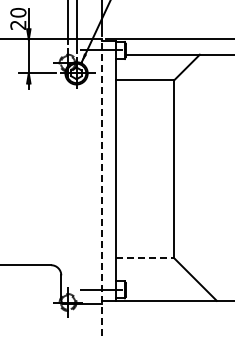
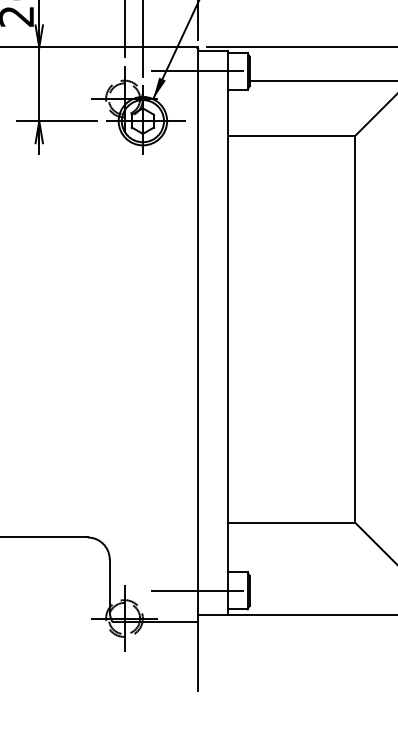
line: (102, 187) -> (199, 368), dashed -> solid
line: (145, 258) -> (292, 522), dashed -> solid

